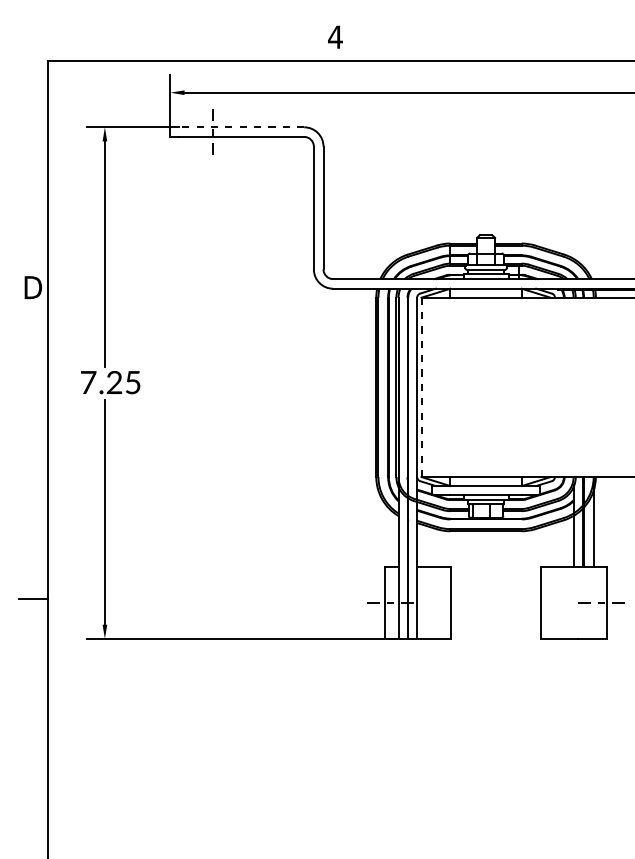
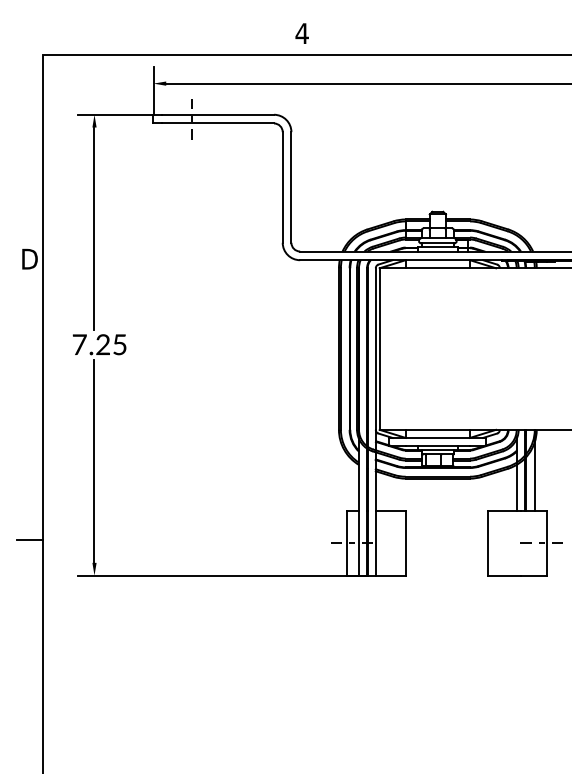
line: (241, 127) -> (217, 114), dashed -> solid
line: (421, 387) -> (379, 349), dashed -> solid

